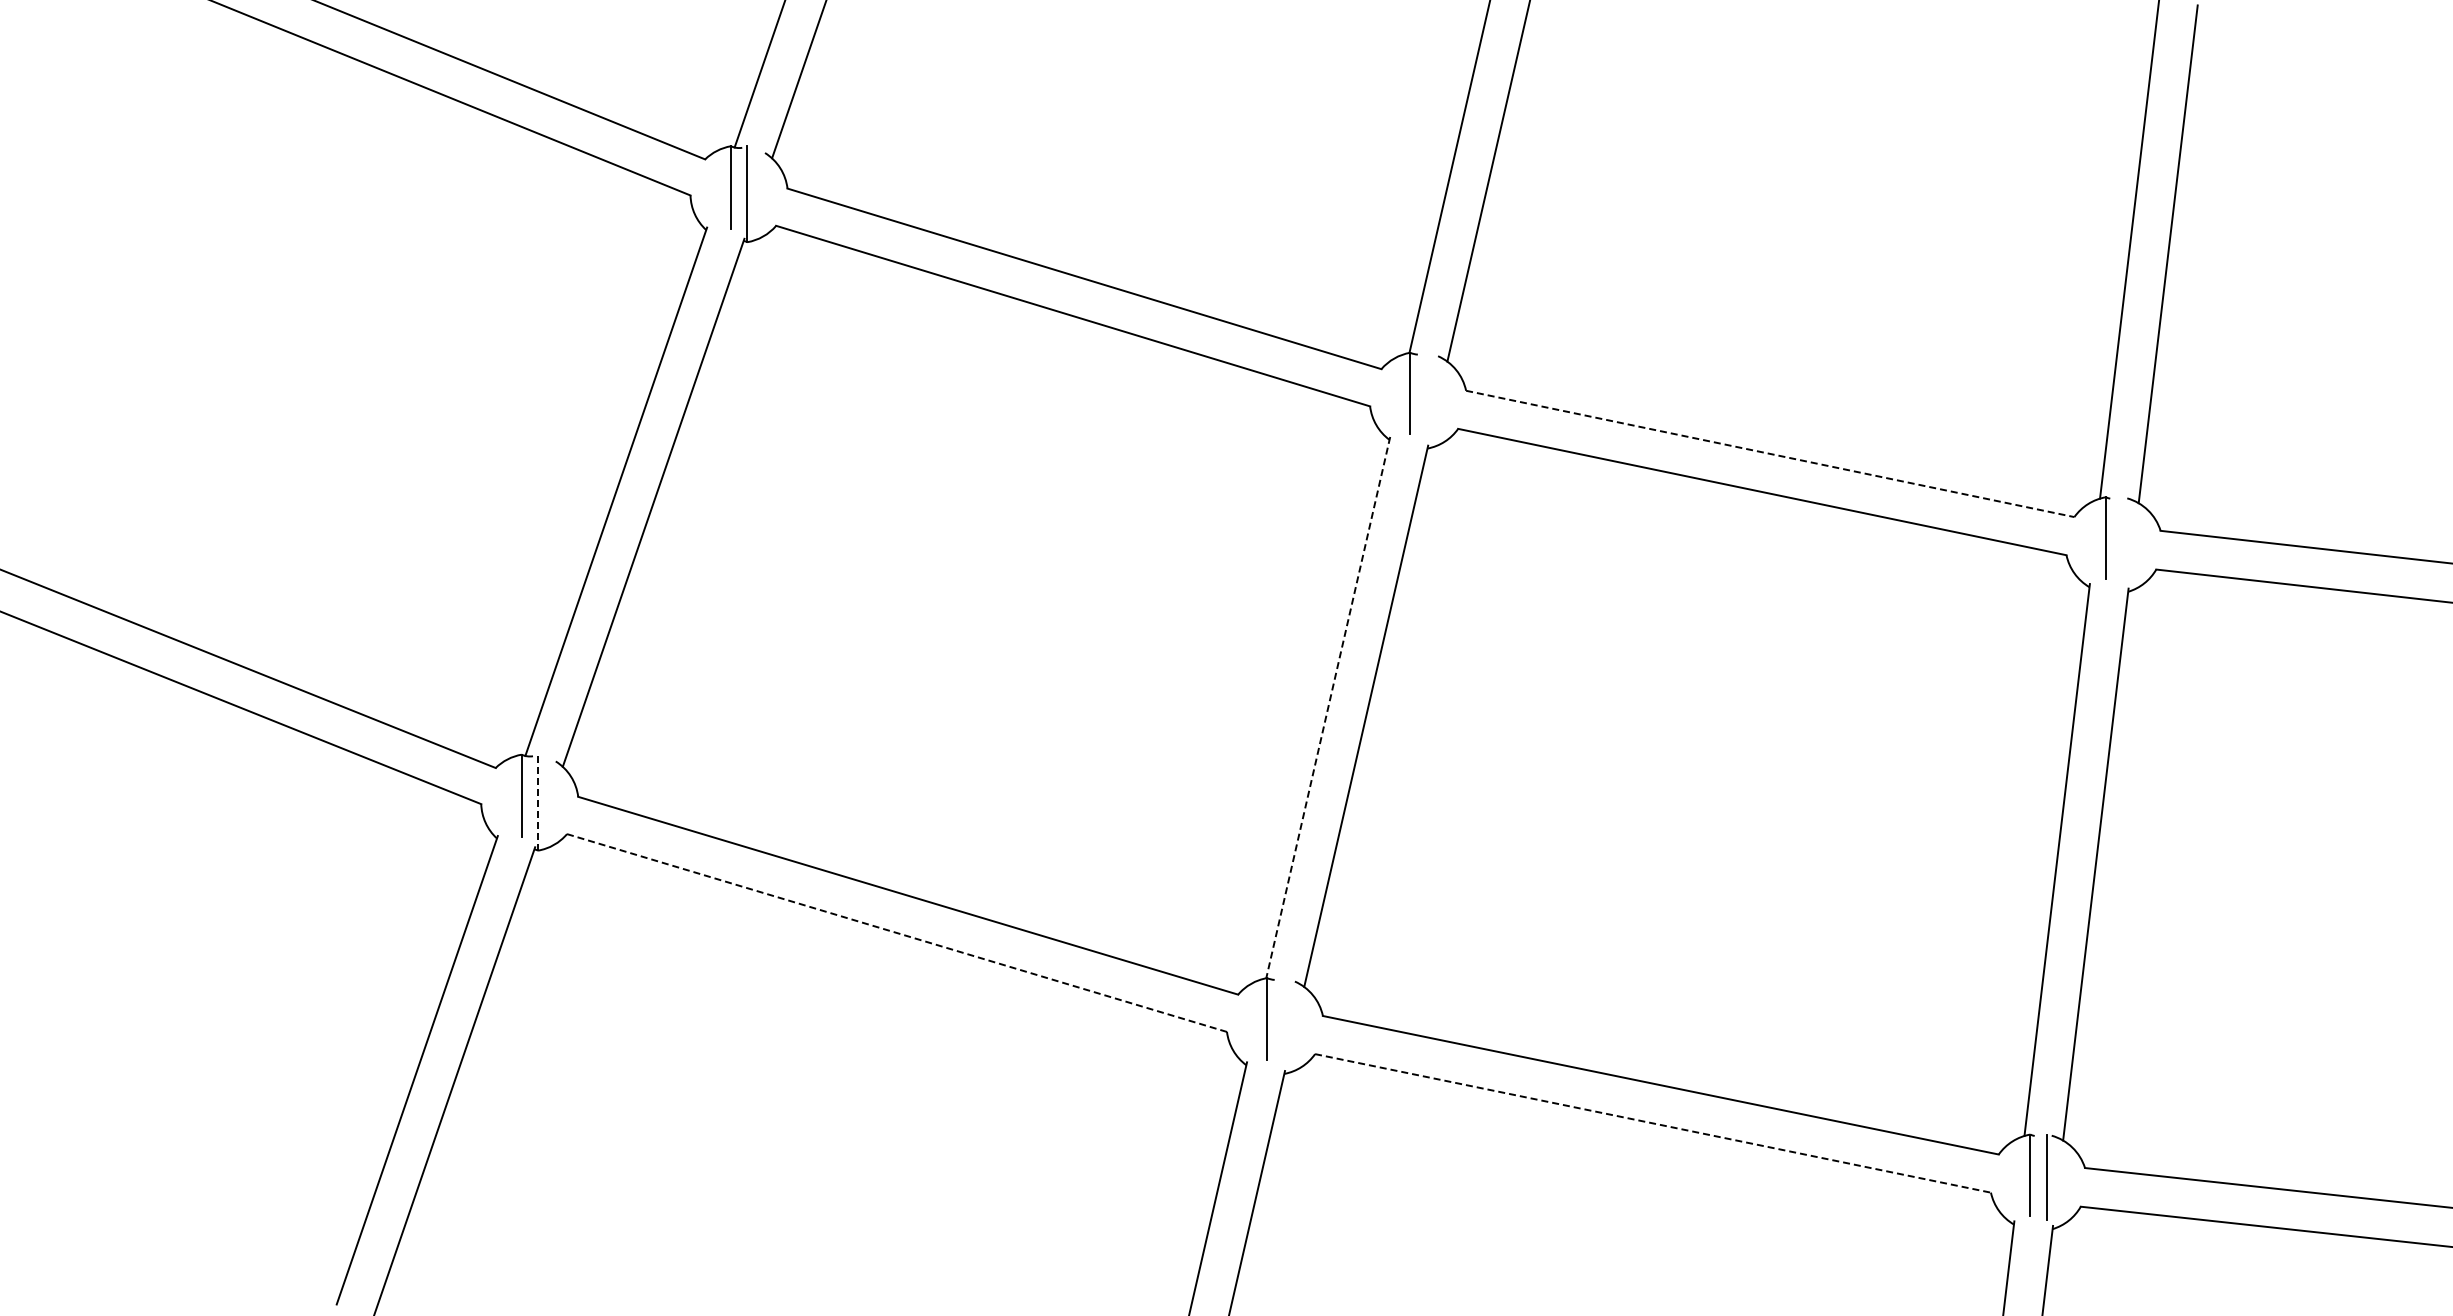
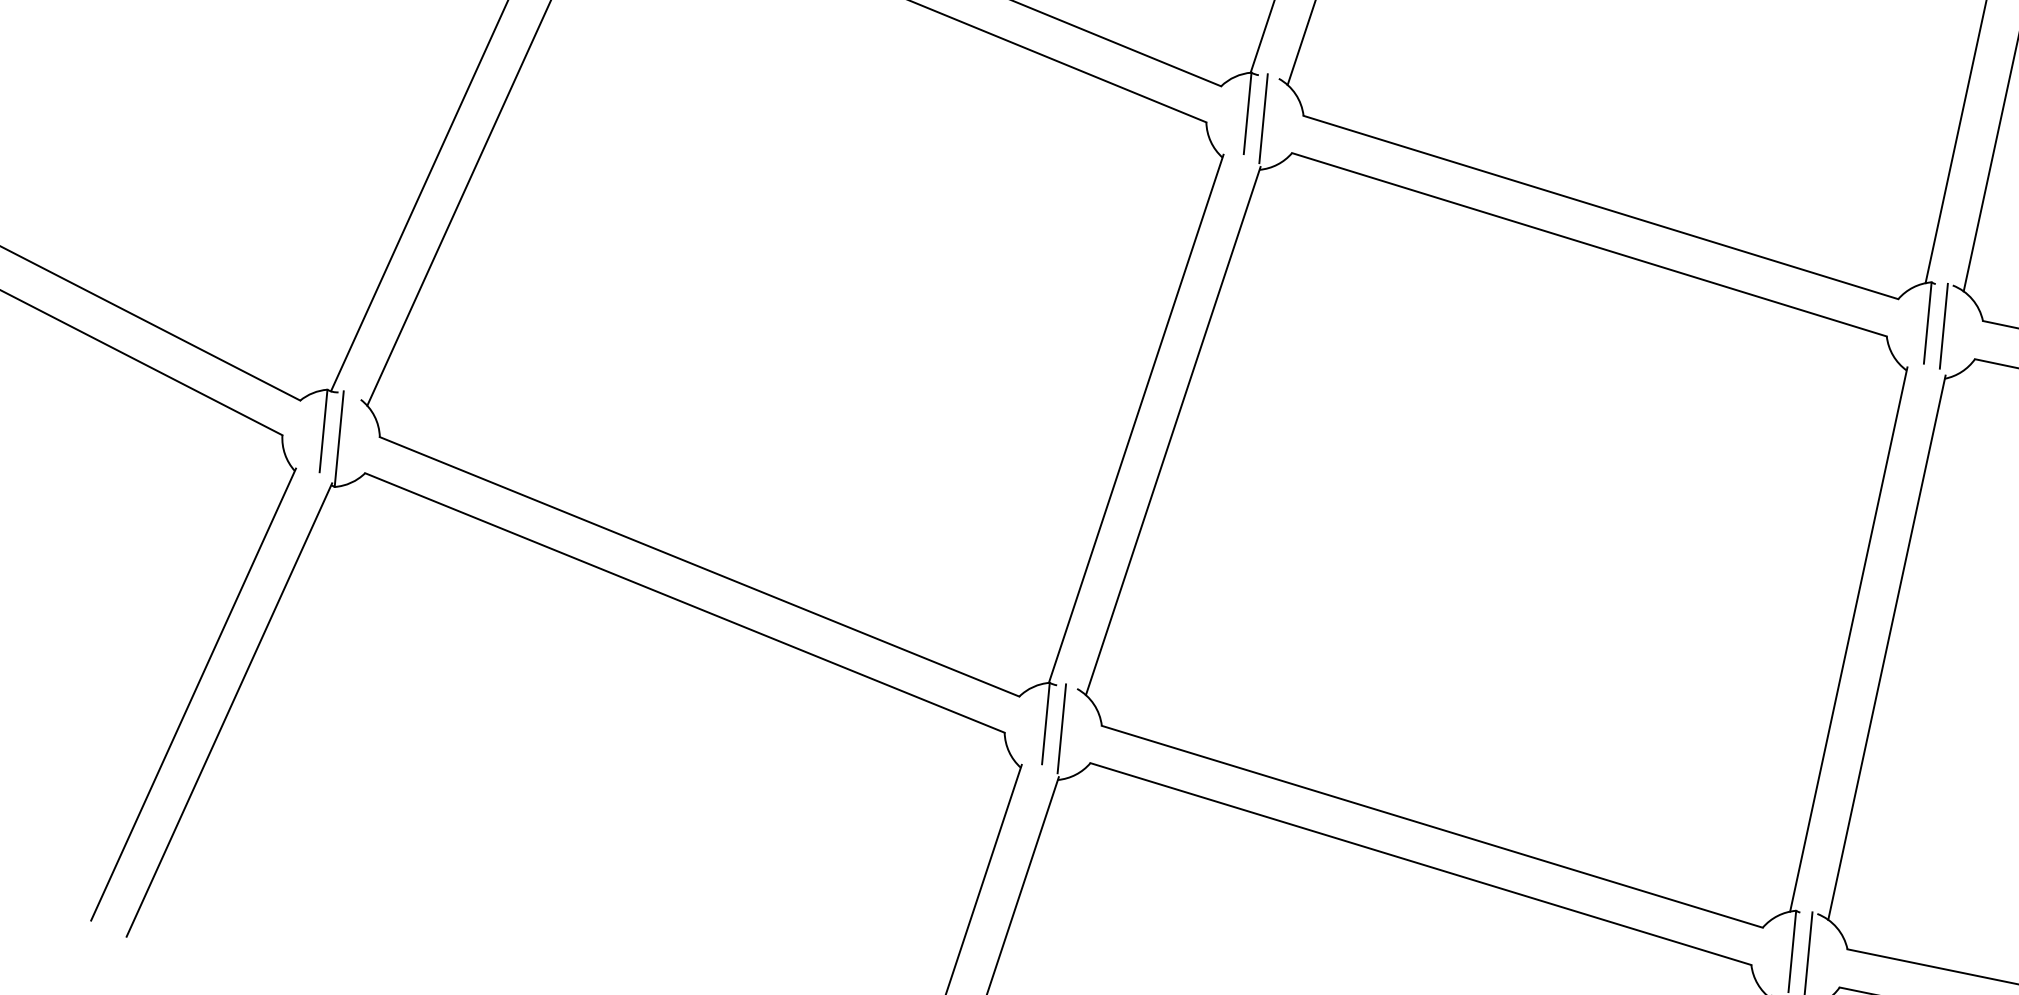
line: (1426, 396) -> (1263, 117), added
line: (1770, 453) -> (1601, 207), dashed -> solid
line: (2122, 539) -> (1944, 326), added
line: (1328, 707) -> (1136, 418), dashed -> solid
line: (538, 802) -> (339, 439), dashed -> solid
line: (897, 933) -> (685, 603), dashed -> solid
line: (1283, 1022) -> (1061, 728), added
line: (1653, 1123) -> (1421, 864), dashed -> solid

